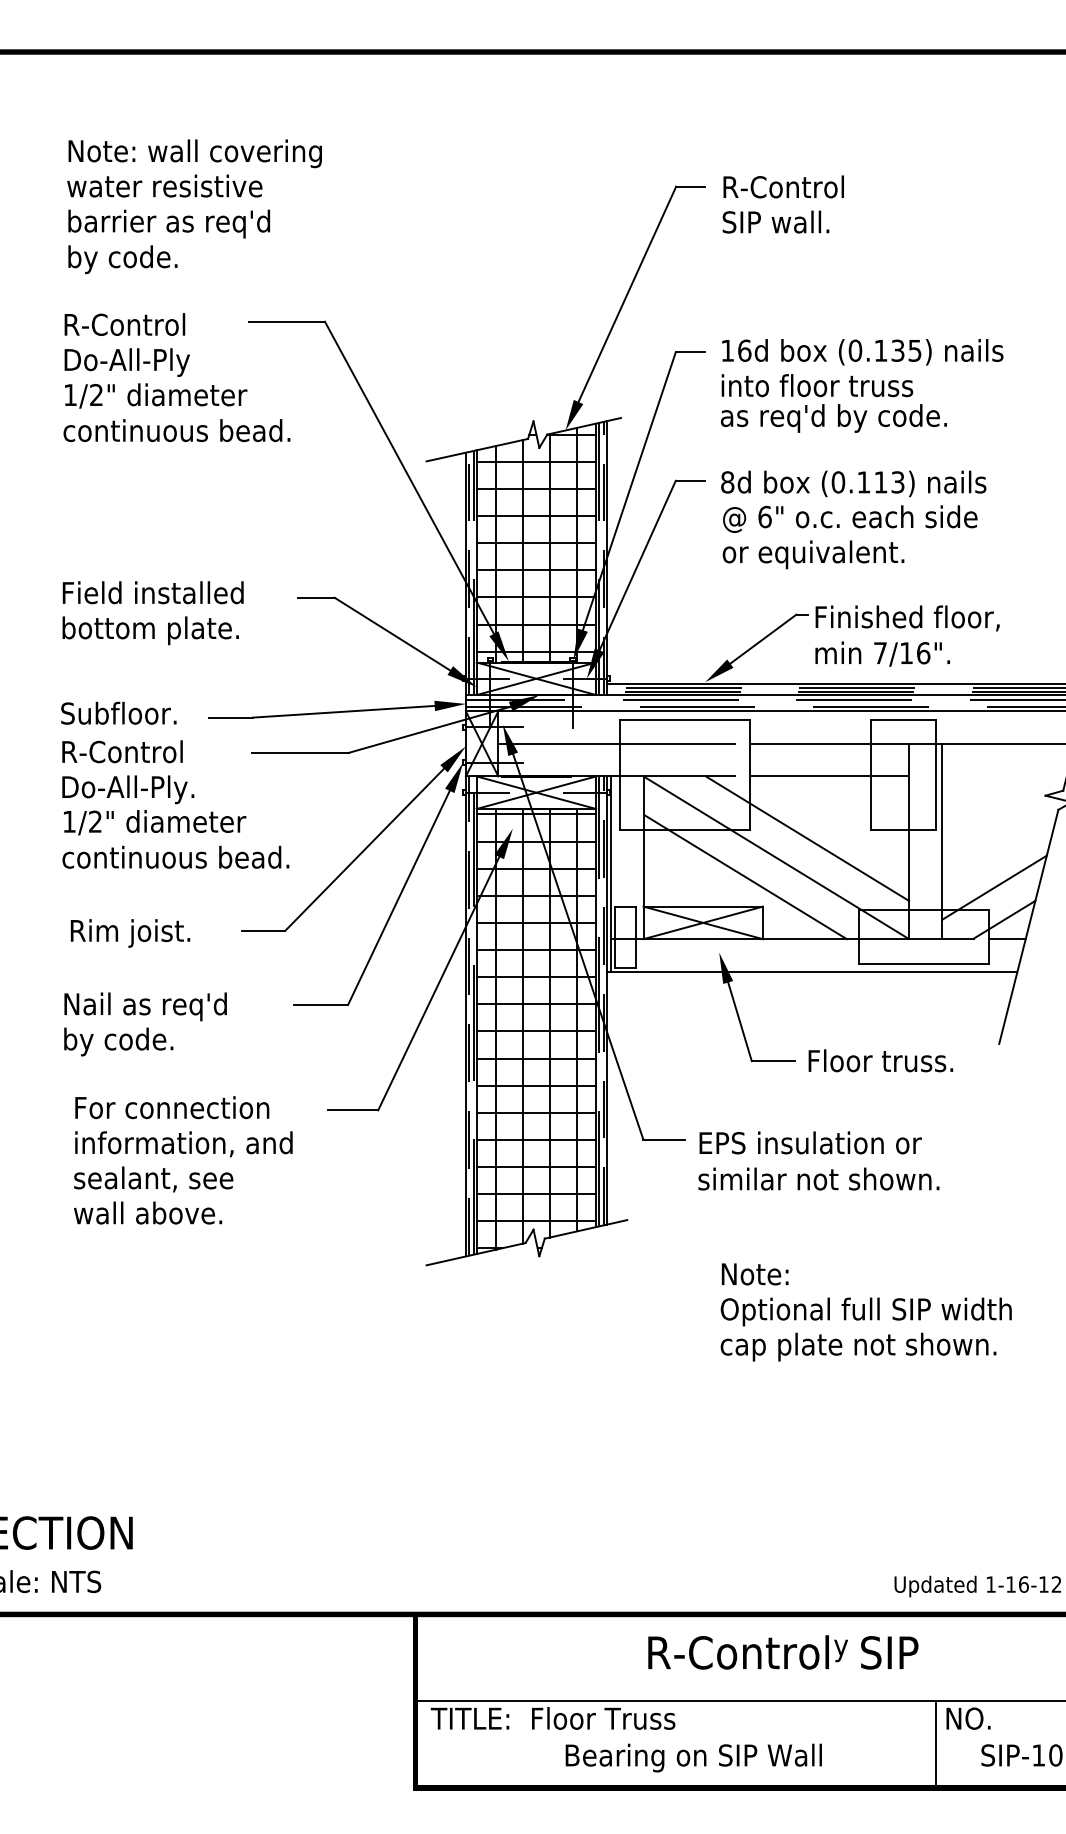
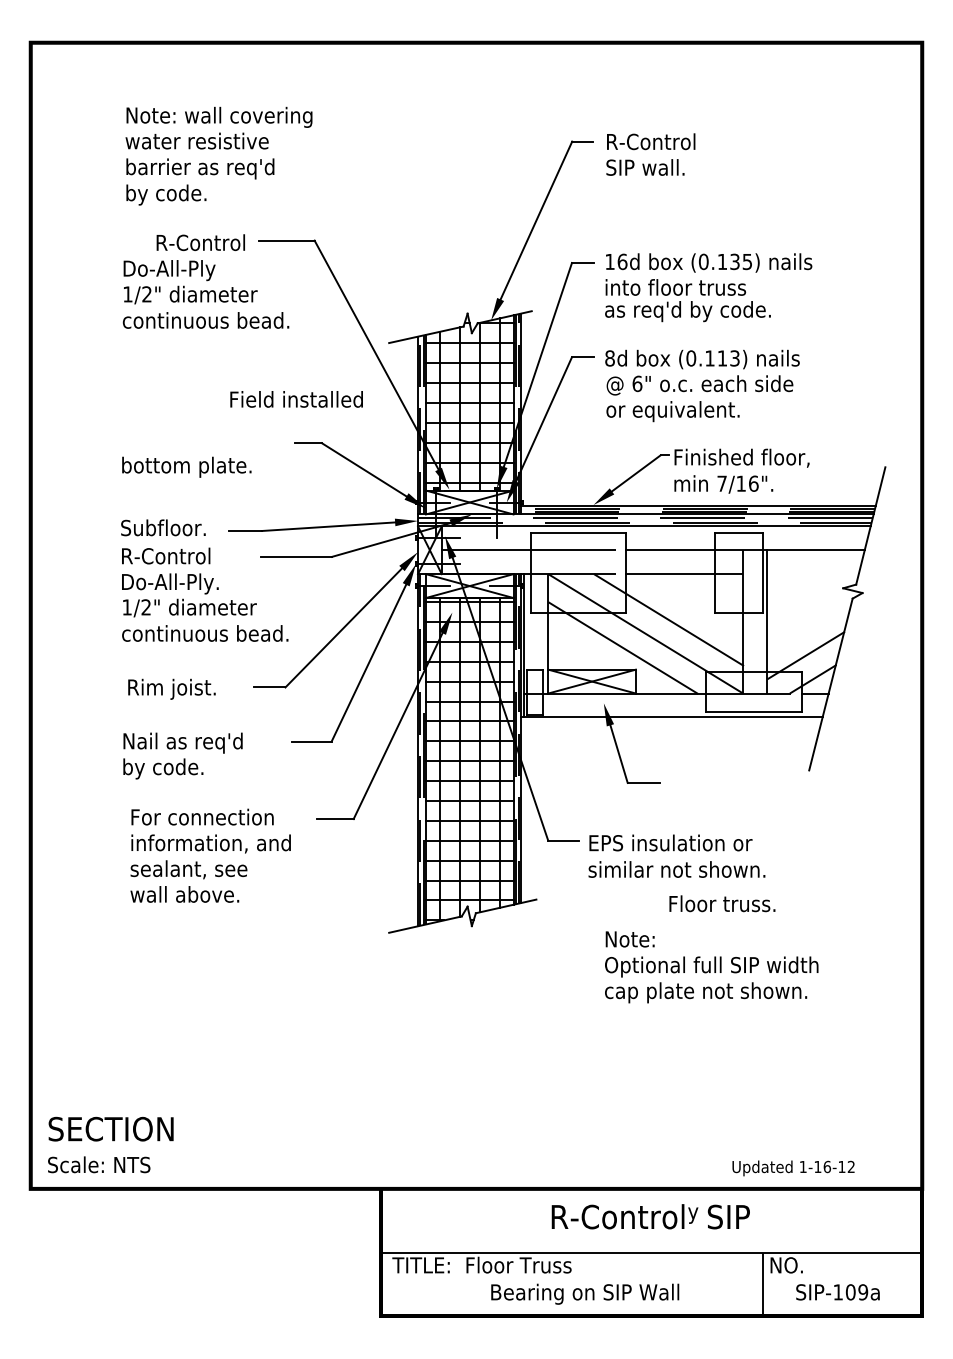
text: (124, 324) -> (200, 242), moved
text: (153, 592) -> (296, 399), moved
text: (880, 1060) -> (722, 903), moved

